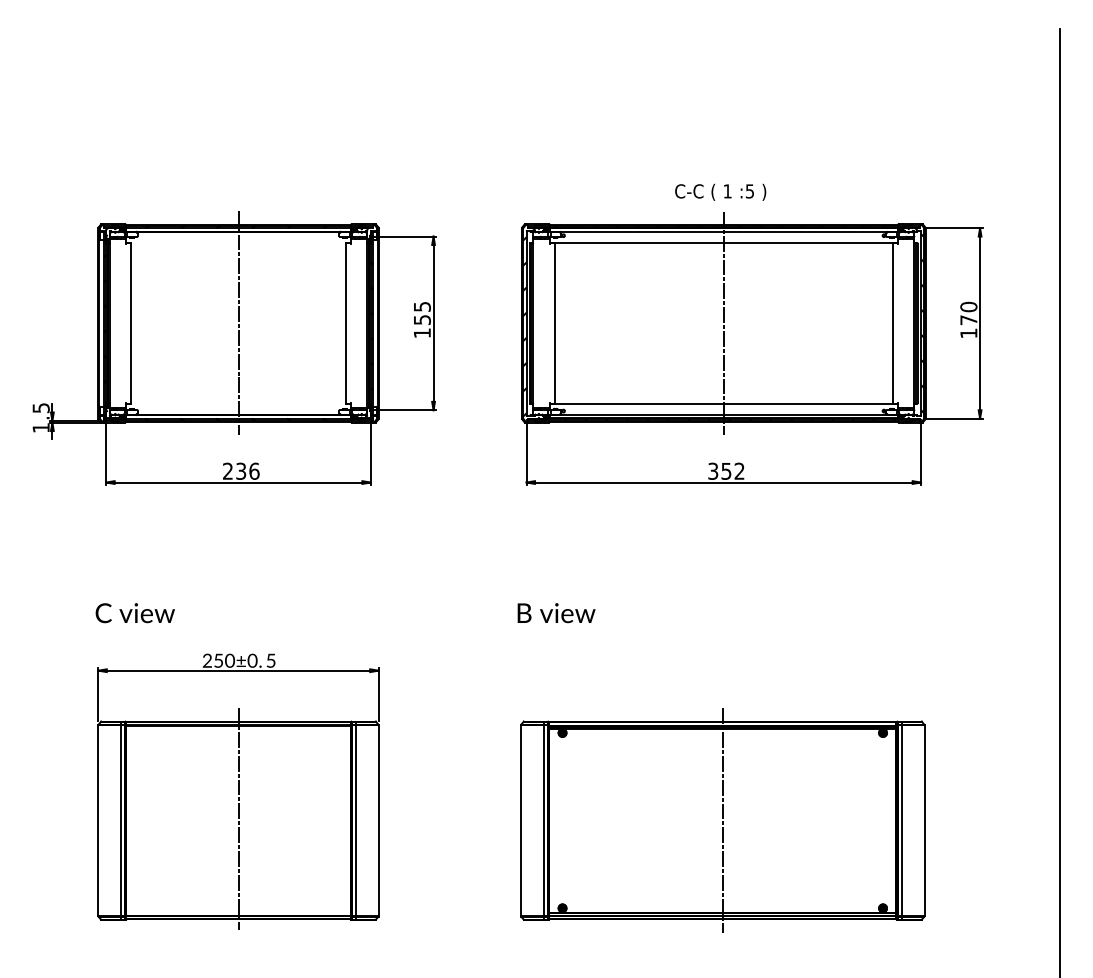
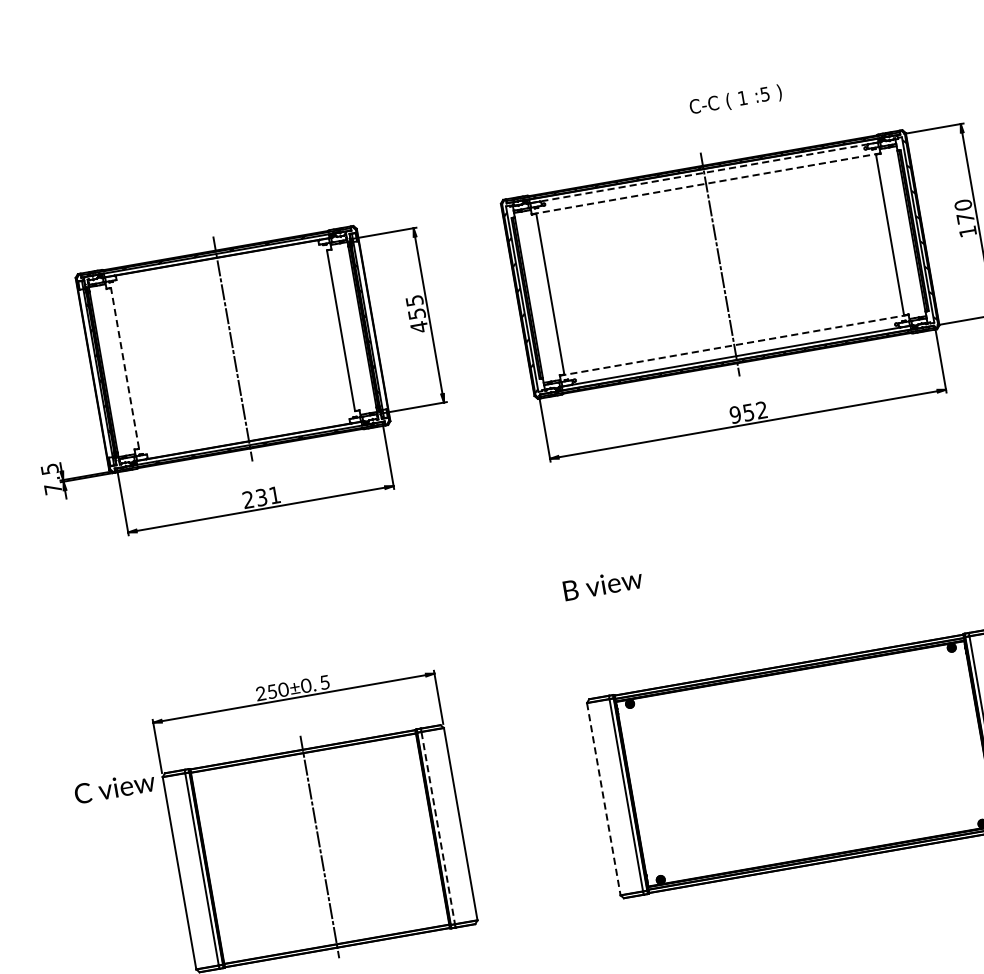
text: (720, 191) -> (735, 99), moved
line: (724, 232) -> (704, 173), solid -> dashed
line: (723, 242) -> (705, 183), solid -> dashed
line: (130, 323) -> (124, 368), solid -> dashed
text: (422, 332) -> (419, 326), 155 -> 455
line: (723, 403) -> (733, 344), solid -> dashed
text: (40, 427) -> (52, 488), 1.5 -> 7.5
text: (254, 470) -> (274, 494), 236 -> 231
text: (713, 470) -> (735, 414), 352 -> 952
text: (134, 613) -> (114, 788), moved
line: (356, 820) -> (438, 827), solid -> dashed
line: (521, 820) -> (604, 798), solid -> dashed
line: (722, 820) -> (805, 763), removed

